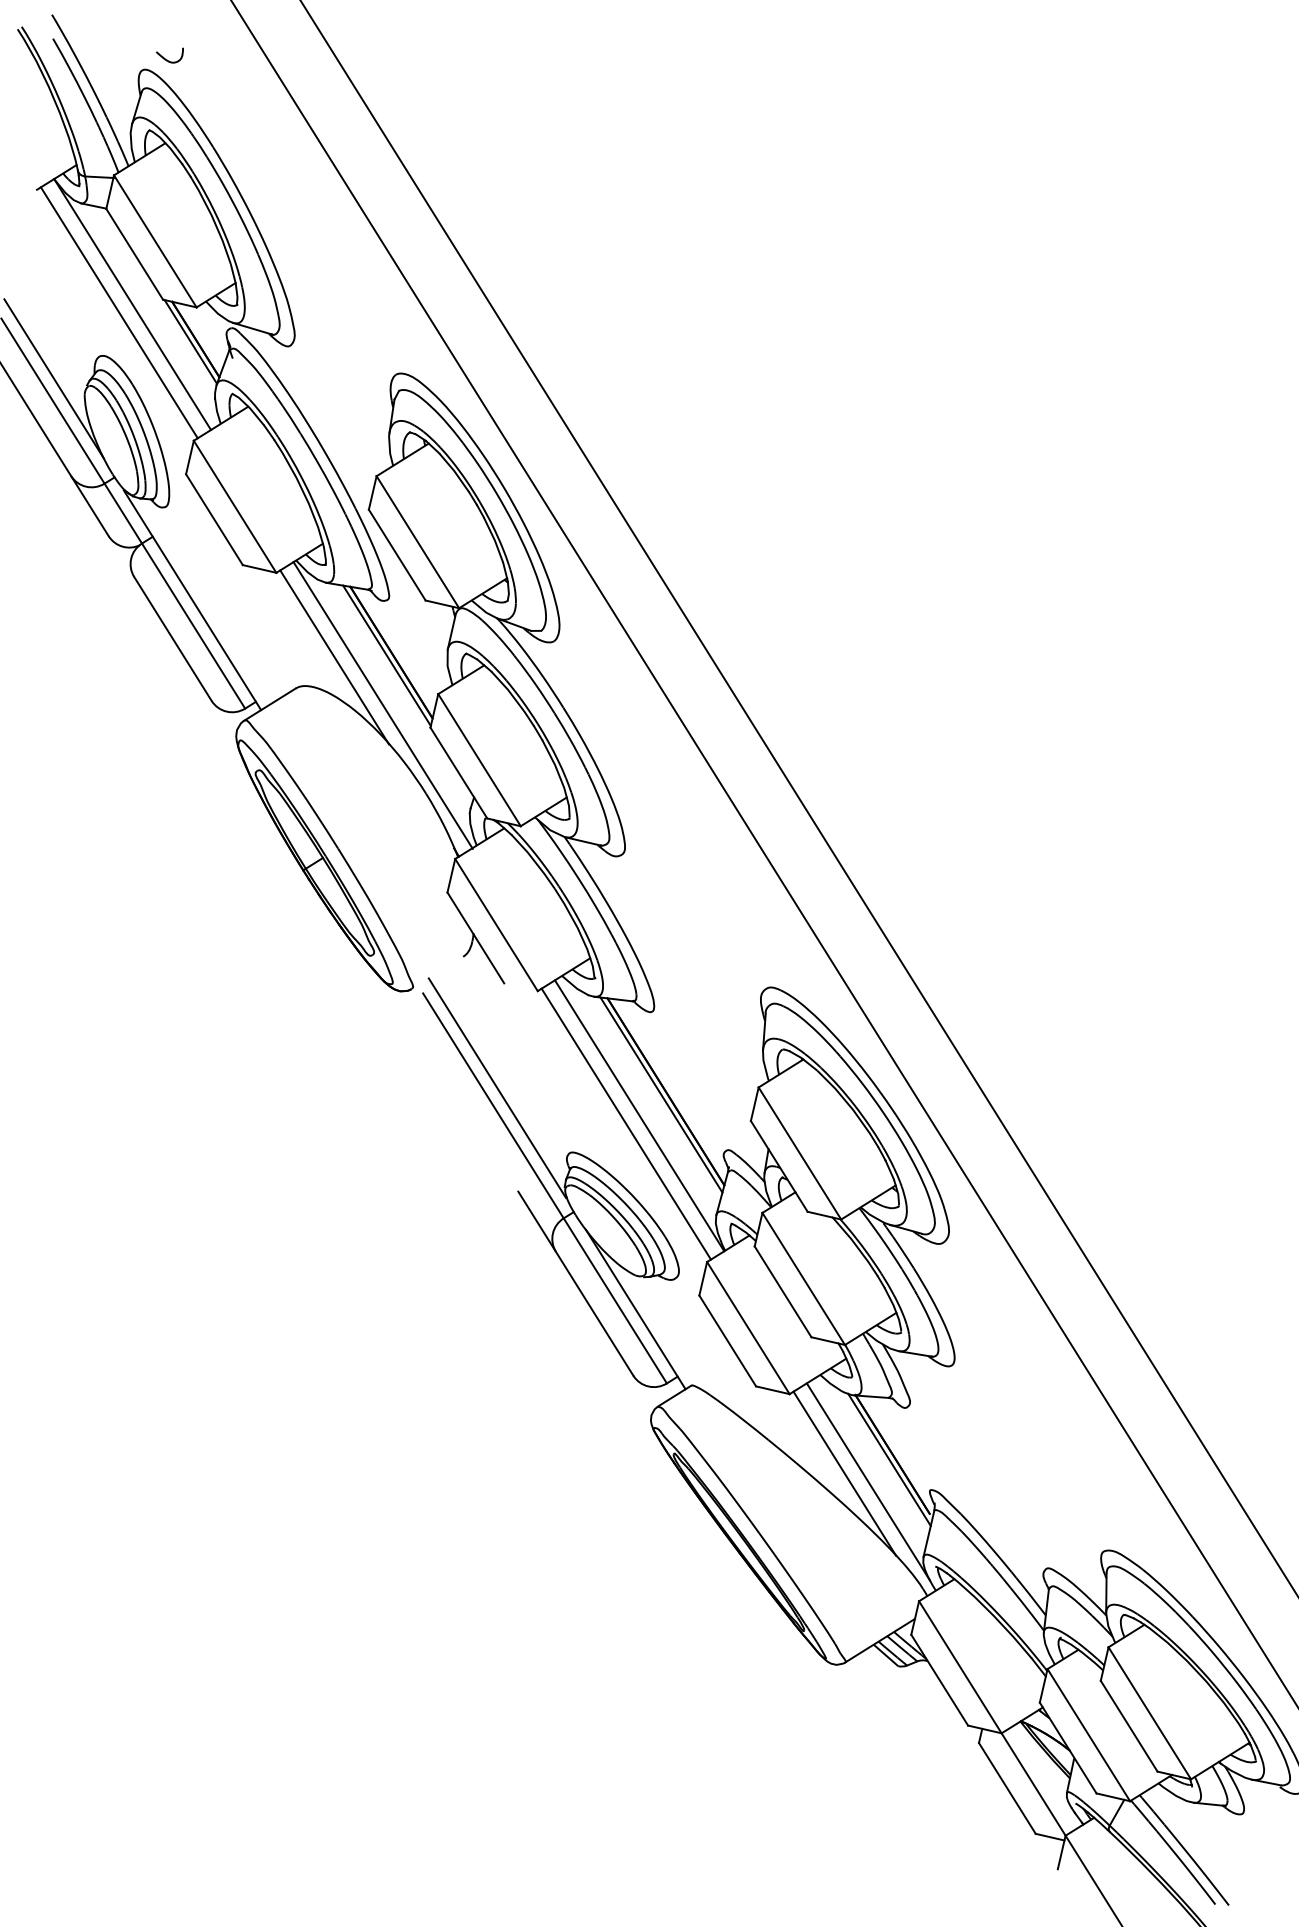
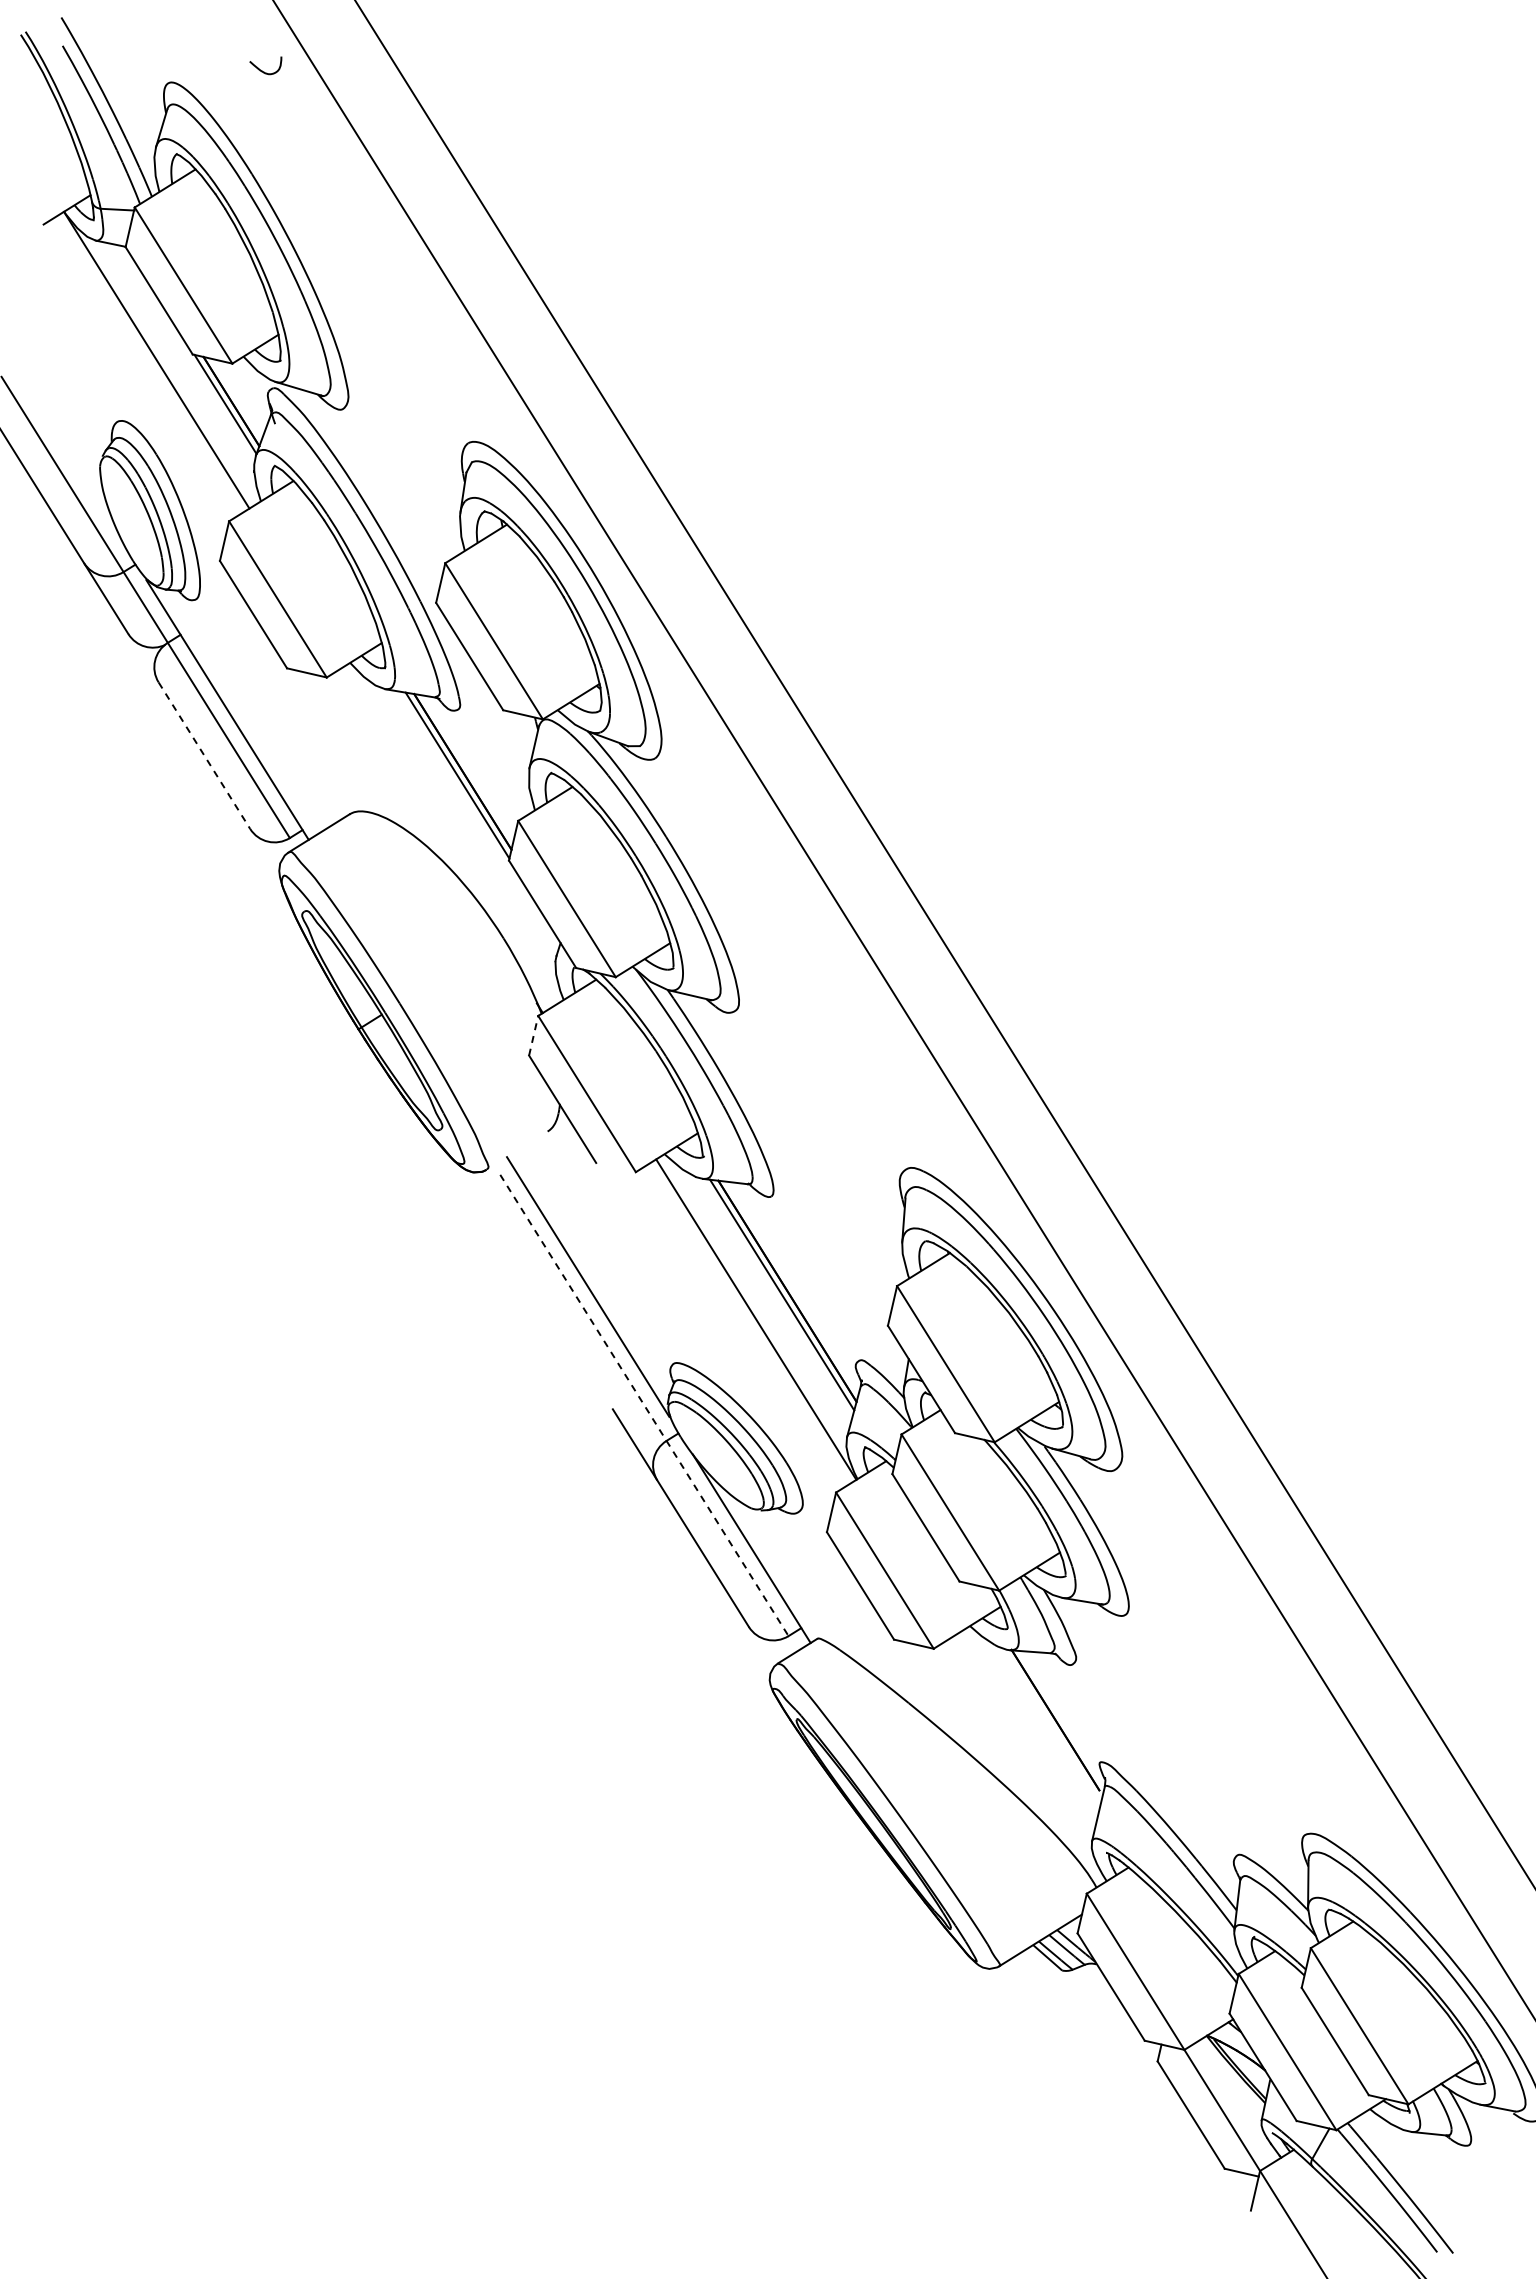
curve: (167, 59) -> (262, 70), moved
line: (118, 312) -> (140, 369), removed
line: (53, 379) -> (63, 448), removed
line: (173, 639) -> (204, 756), solid -> dashed
line: (334, 657) -> (395, 777), removed
line: (383, 704) -> (453, 833), removed
line: (451, 875) -> (533, 1035), solid -> dashed
line: (626, 1124) -> (740, 1329), removed
line: (545, 1188) -> (644, 1405), solid -> dashed
line: (889, 1459) -> (1051, 1726), removed
line: (844, 1473) -> (998, 1742), removed
line: (868, 1481) -> (1026, 1752), removed

